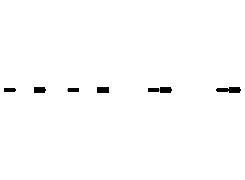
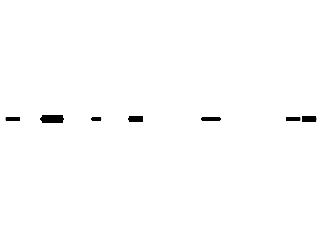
part: (39, 89) -> (52, 118), size x1.6
part: (73, 89) -> (96, 118), size x0.6
part: (159, 89) -> (210, 118), size x0.6

